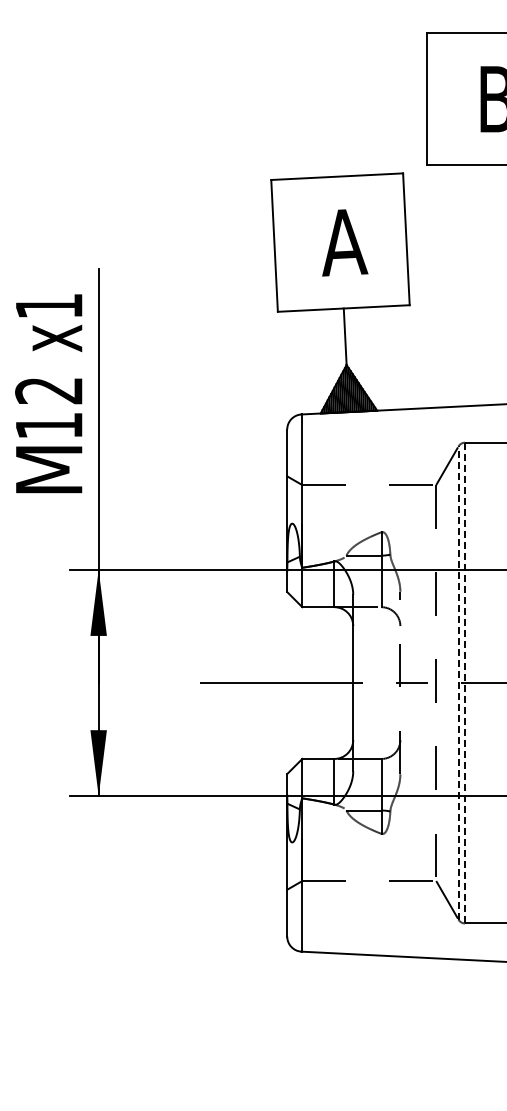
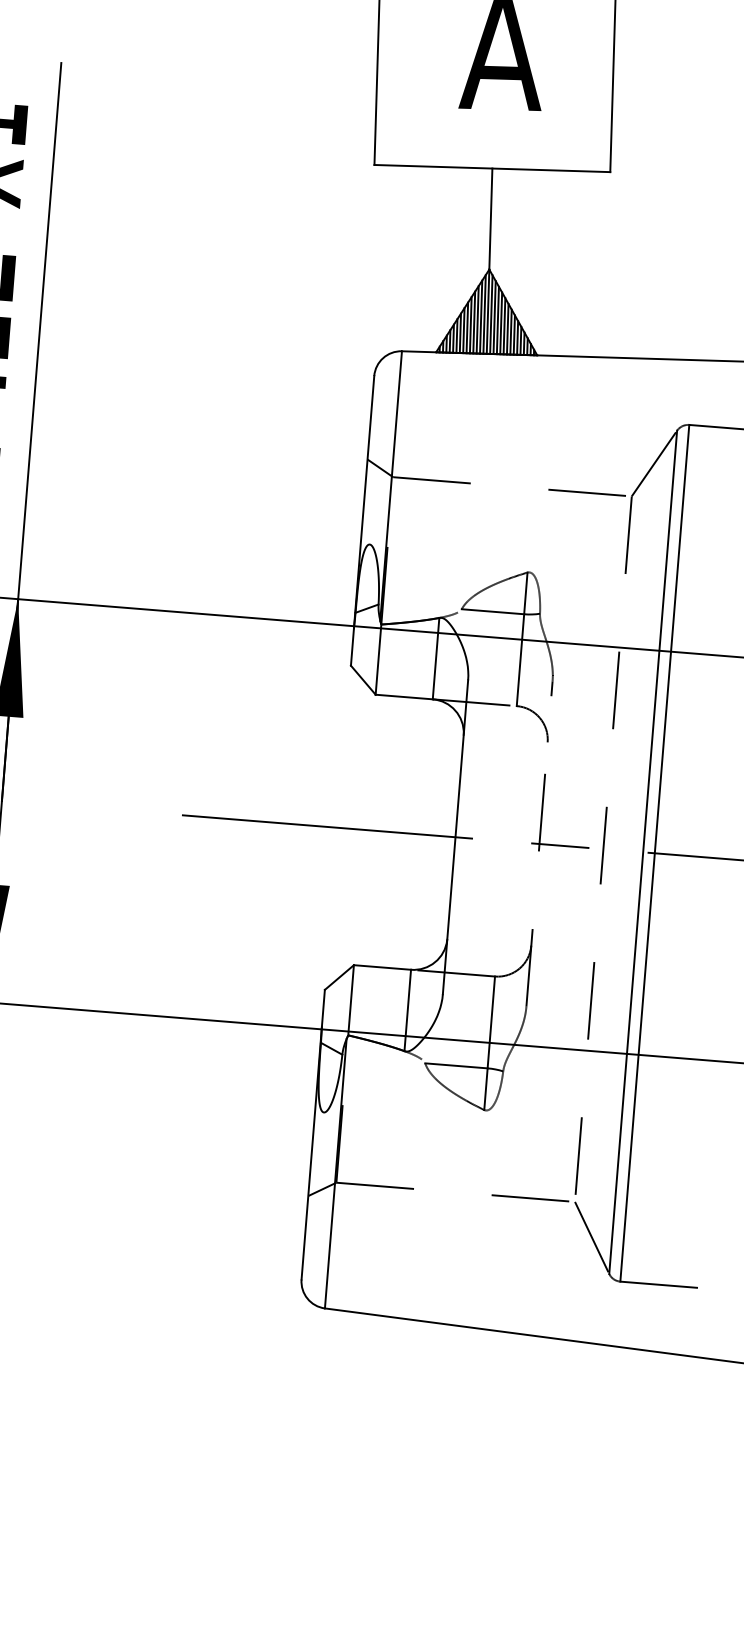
line: (465, 682) -> (655, 852), dashed -> solid
line: (458, 683) -> (643, 853), dashed -> solid

